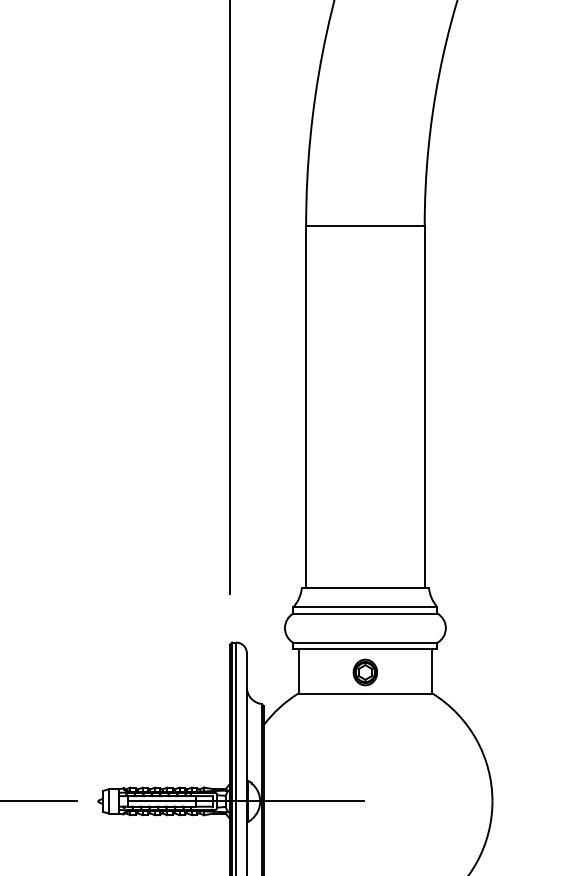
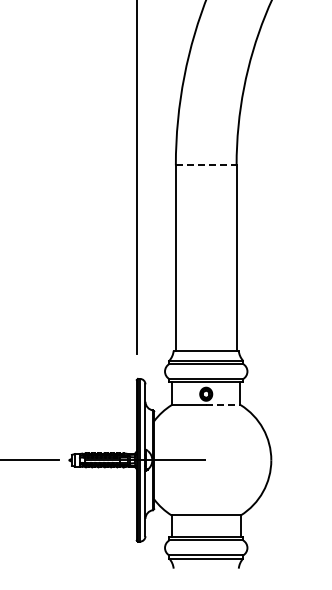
line: (365, 226) -> (206, 165), solid -> dashed
line: (399, 694) -> (223, 405), solid -> dashed

